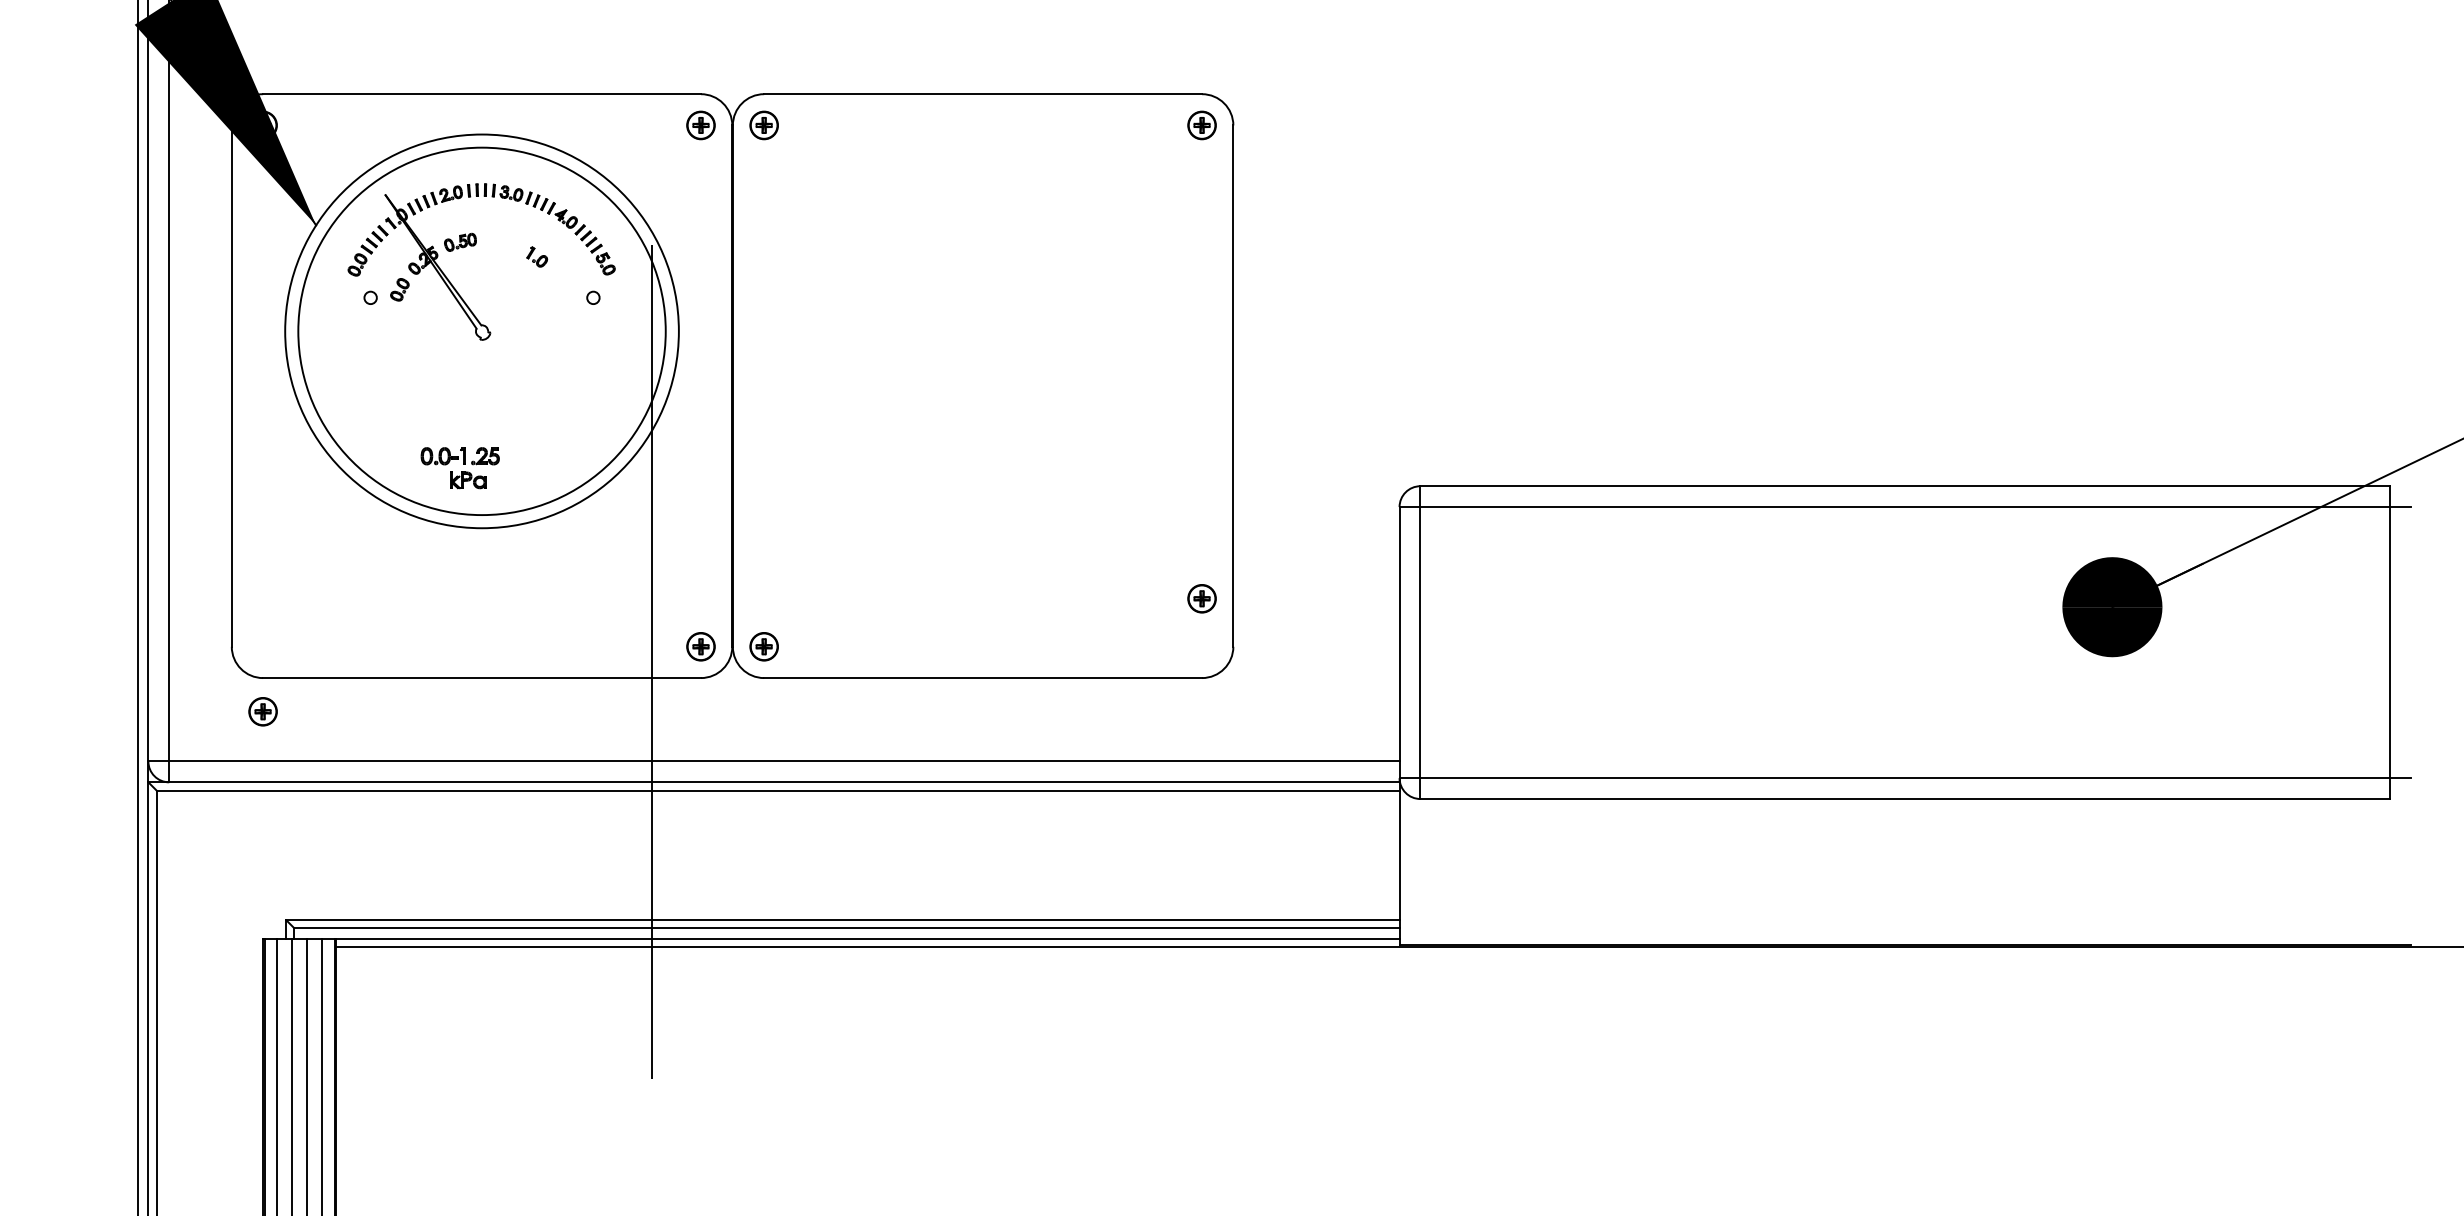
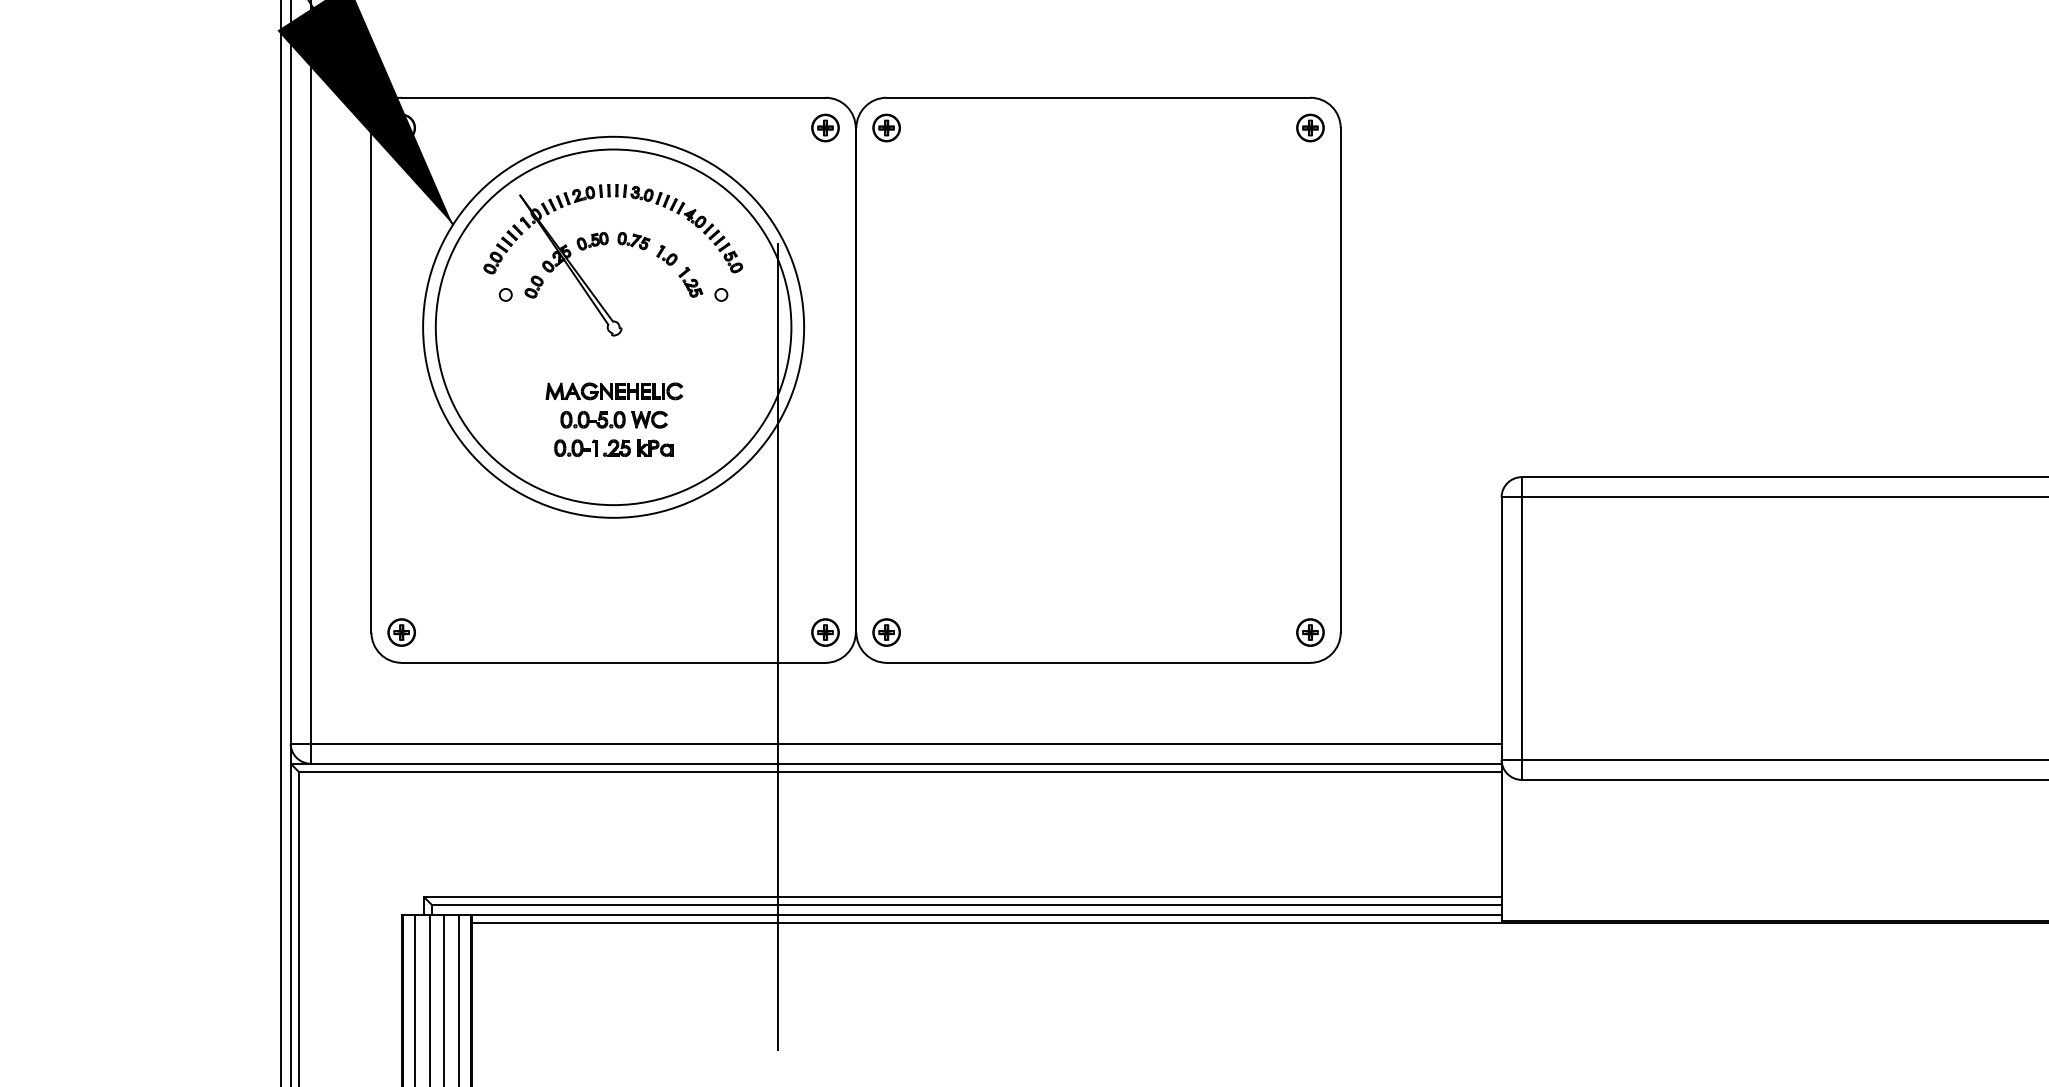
part: (502, 241) -> (633, 240), added
part: (561, 284) -> (690, 281), added
part: (482, 397) -> (614, 391), added
part: (482, 426) -> (614, 419), added
part: (468, 480) -> (655, 448), moved
part: (1201, 598) -> (1309, 632), moved
part: (262, 711) -> (401, 632), moved

